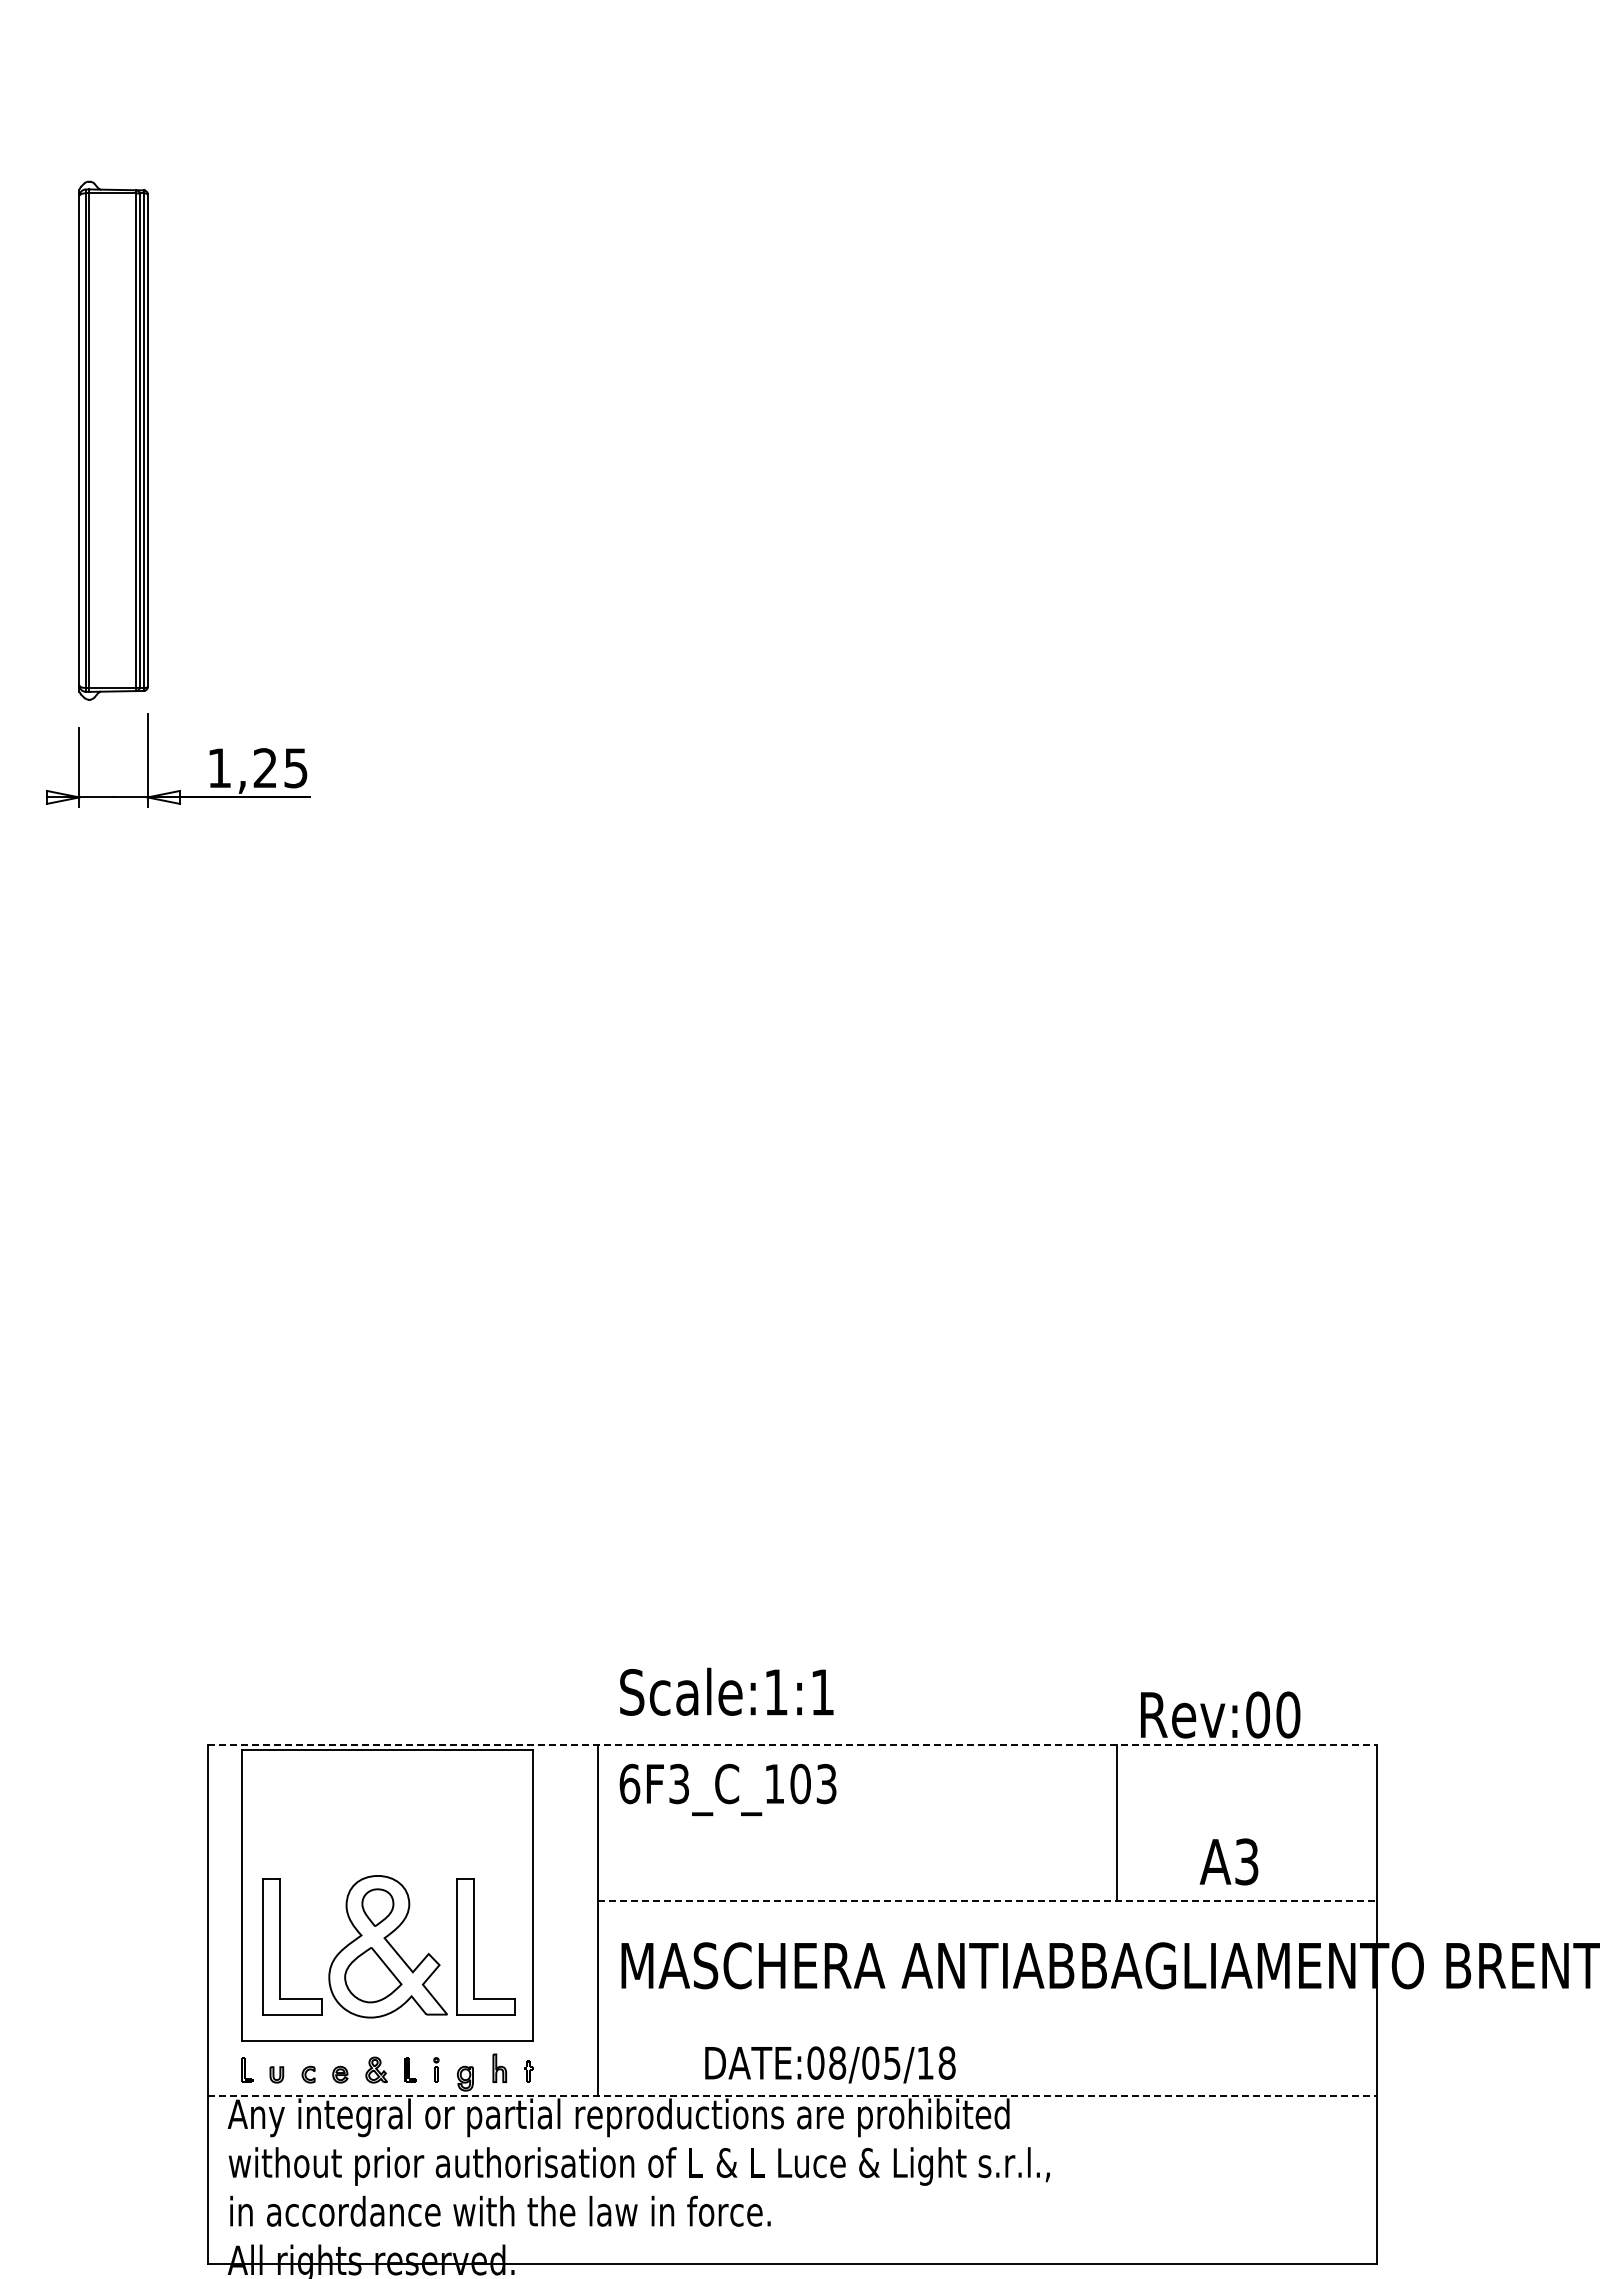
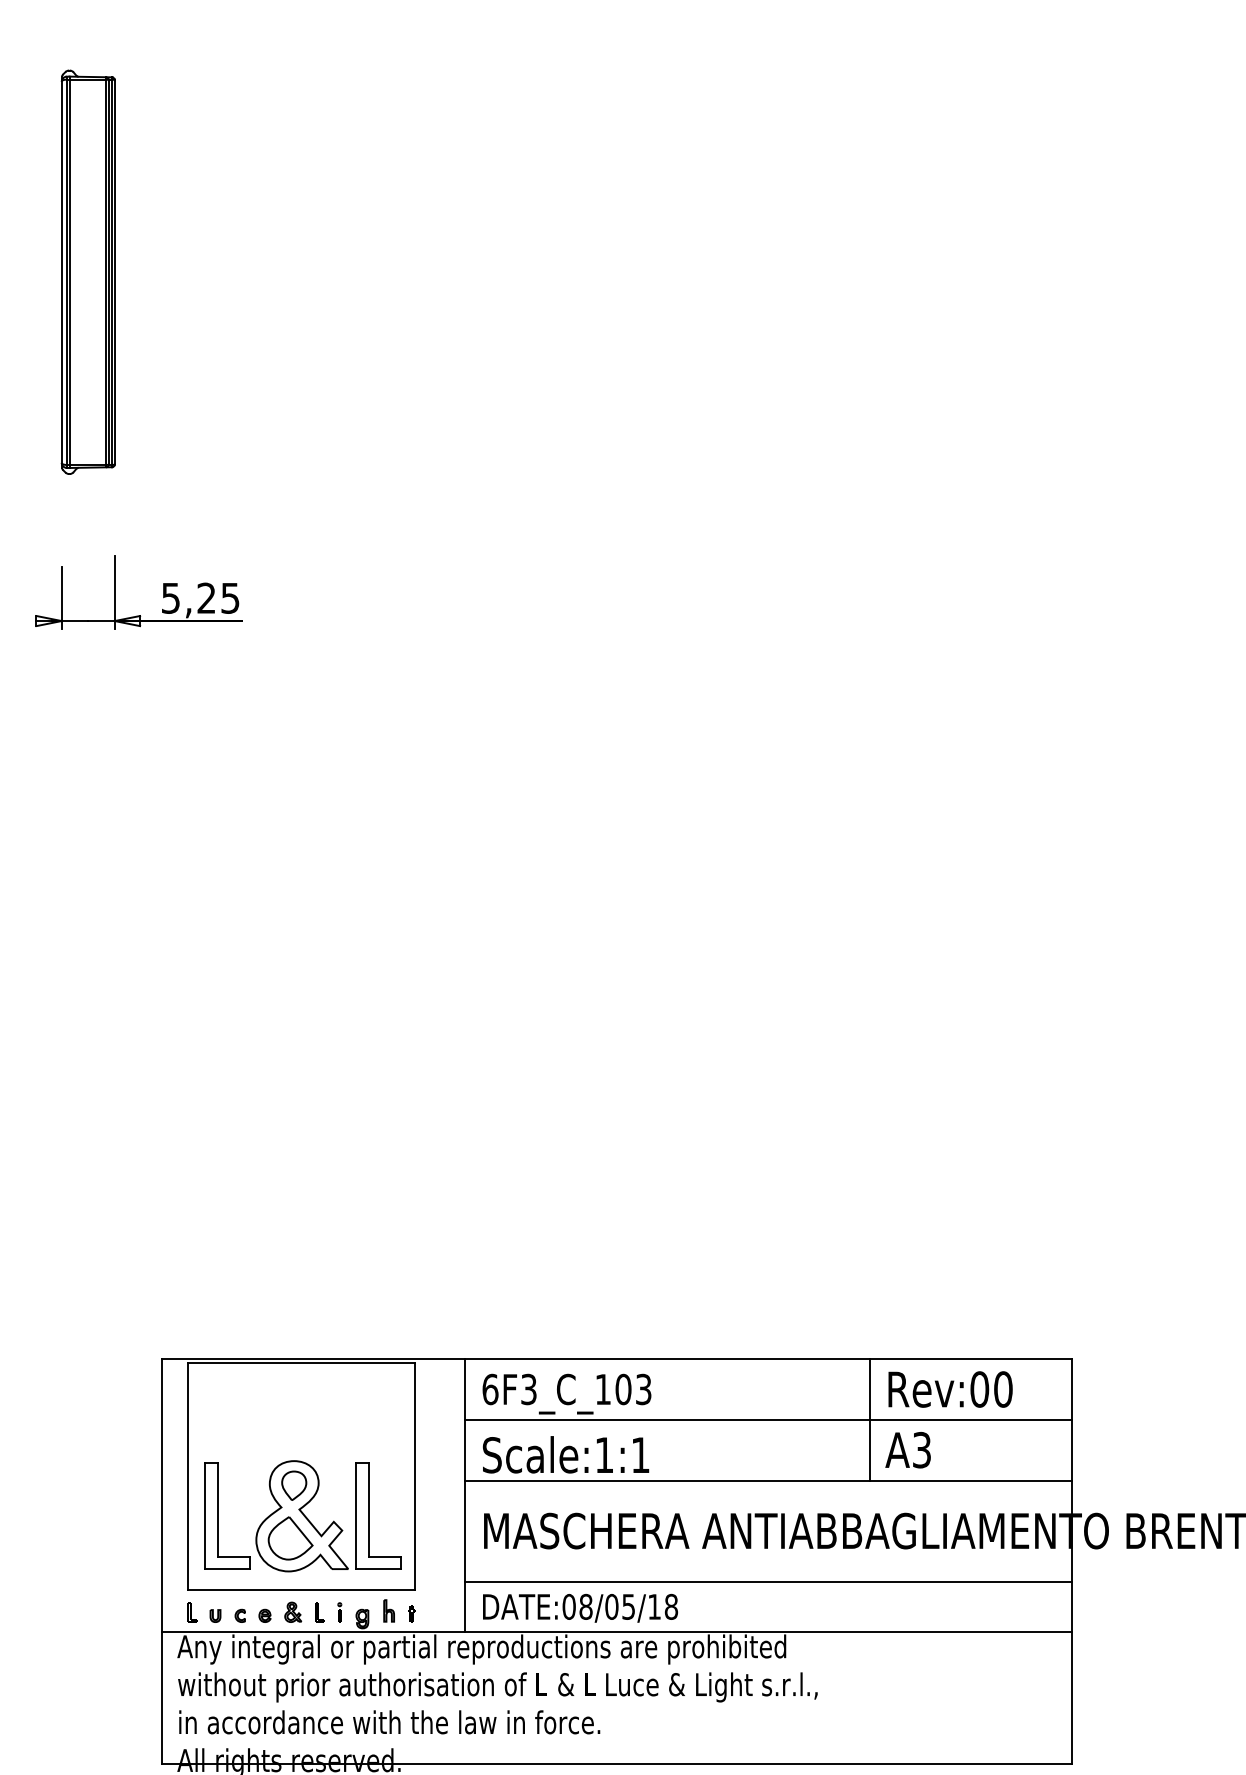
part: (113, 440) -> (88, 272), moved
text: (219, 768) -> (170, 598), 1,25 -> 5,25
text: (726, 1691) -> (565, 1454), moved
text: (1220, 1714) -> (950, 1389), moved
line: (792, 1745) -> (617, 1359), dashed -> solid
line: (986, 1822) -> (768, 1419), added
text: (1228, 1861) -> (907, 1449), moved
line: (987, 1900) -> (769, 1480), dashed -> solid
line: (986, 2030) -> (768, 1581), added
text: (830, 2064) -> (580, 1607), moved
line: (792, 2095) -> (617, 1632), dashed -> solid

